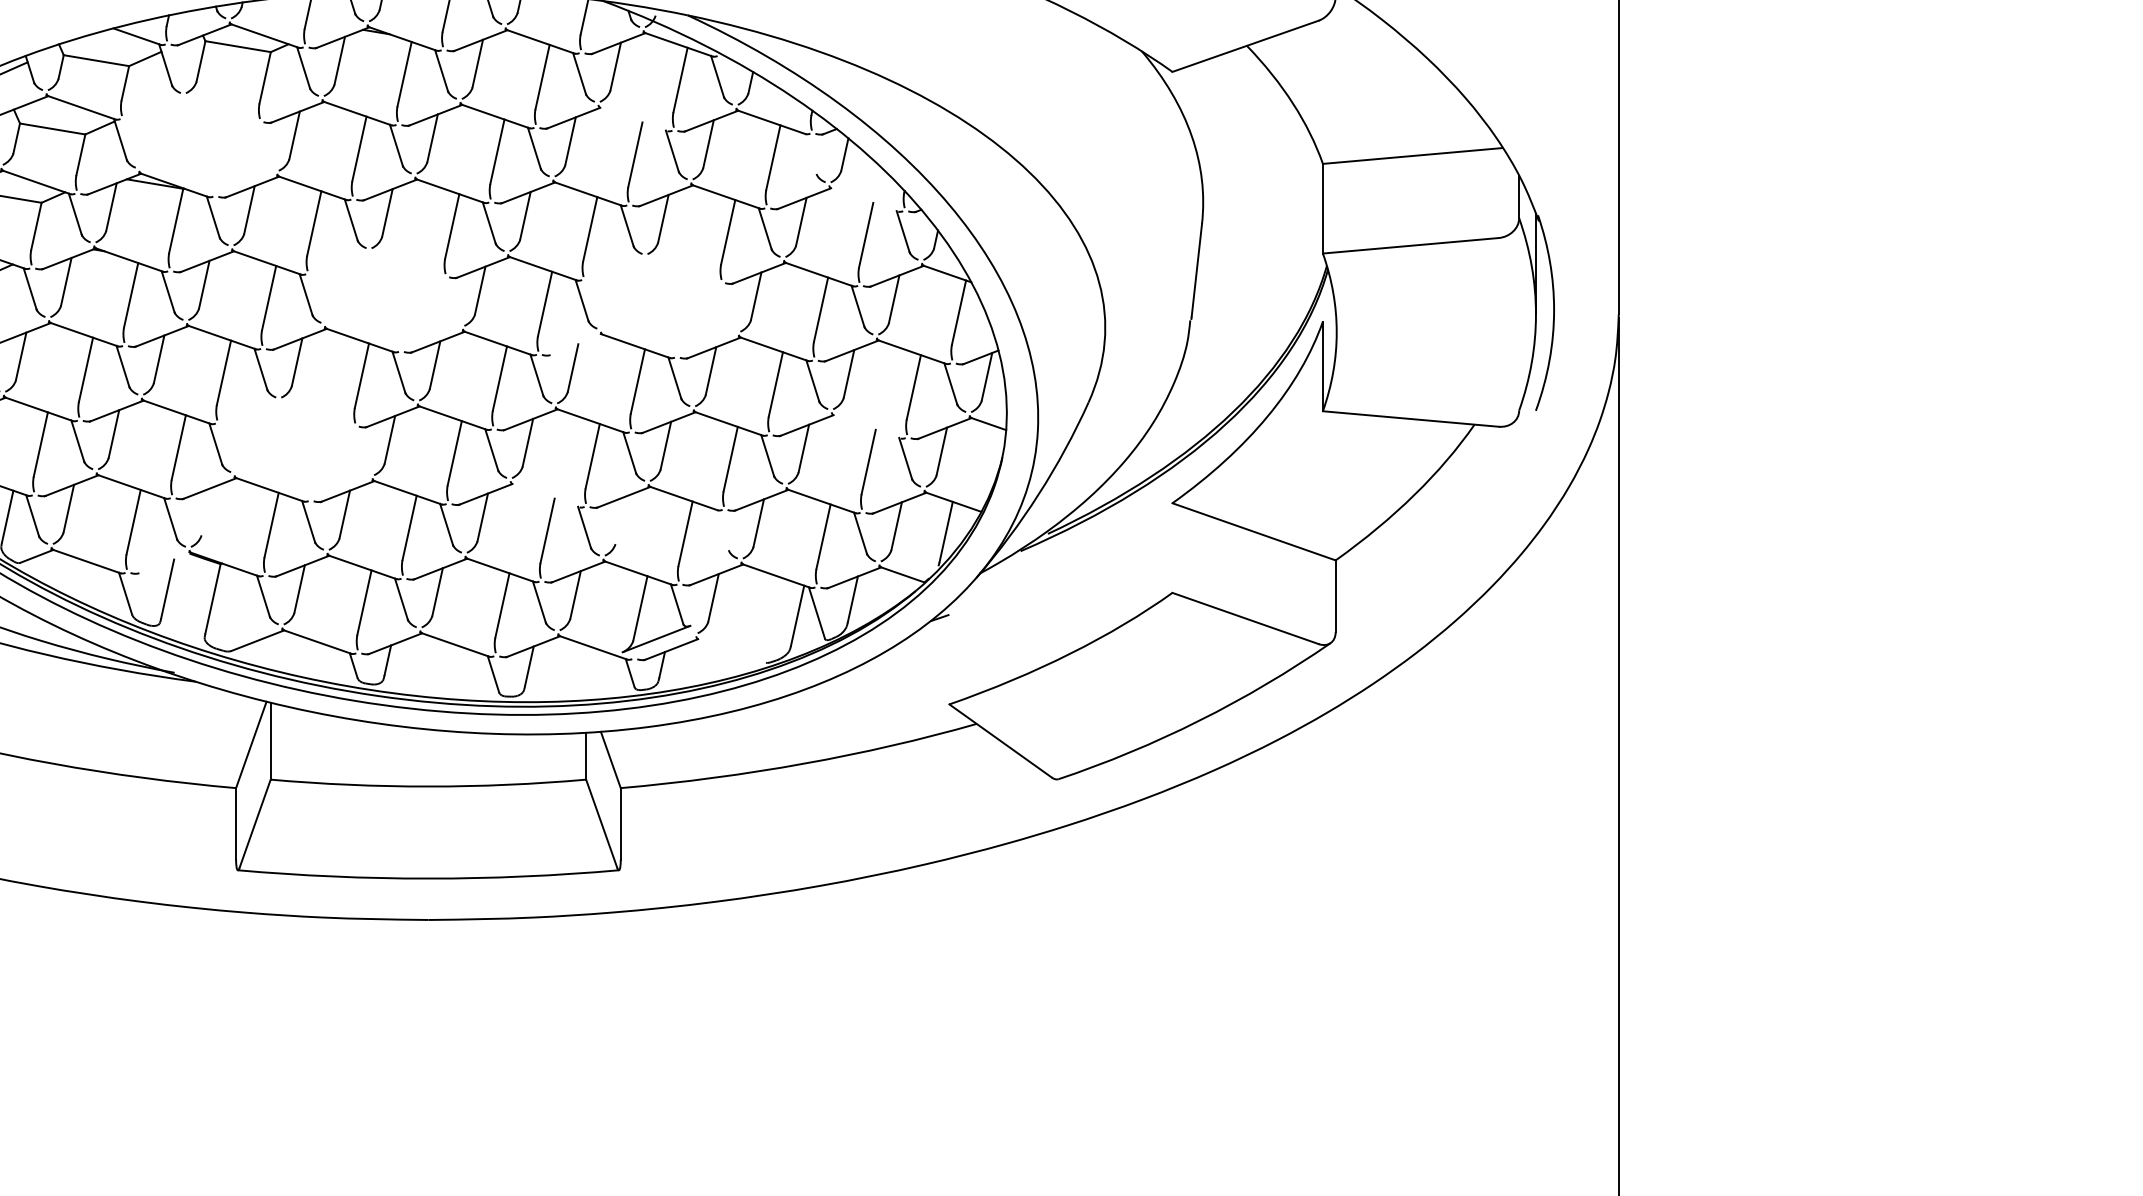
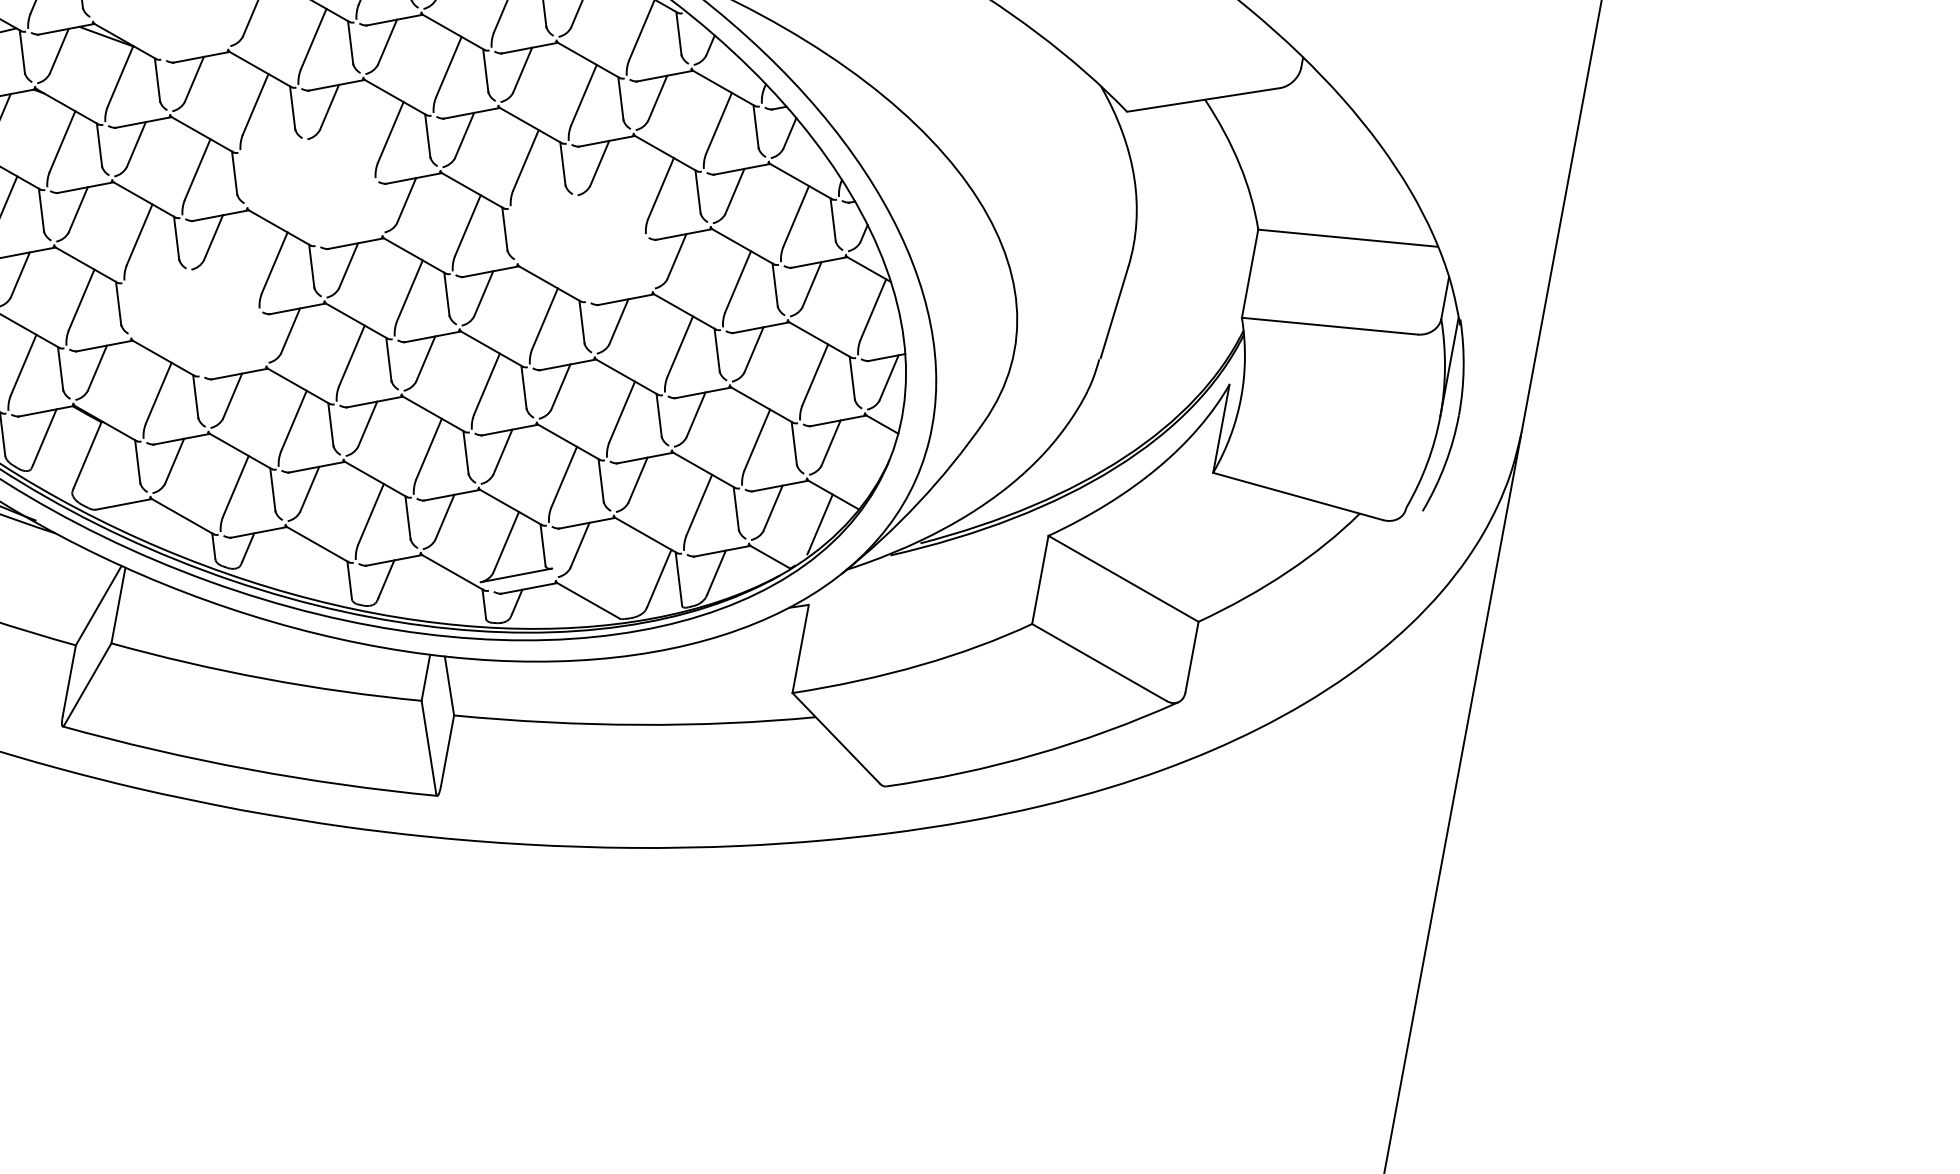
line: (632, 119) -> (587, 60), added
line: (810, 154) -> (756, 127), added
line: (863, 199) -> (800, 180), added
line: (575, 344) -> (490, 271), added
line: (865, 426) -> (760, 404), added
line: (544, 495) -> (432, 413), added
line: (206, 511) -> (97, 367), added
line: (620, 520) -> (502, 452), added
line: (722, 530) -> (601, 480), added
line: (1172, 547) -> (1040, 579), added
line: (164, 562) -> (46, 410), added
line: (731, 650) -> (588, 600), added
line: (949, 659) -> (800, 648), added

